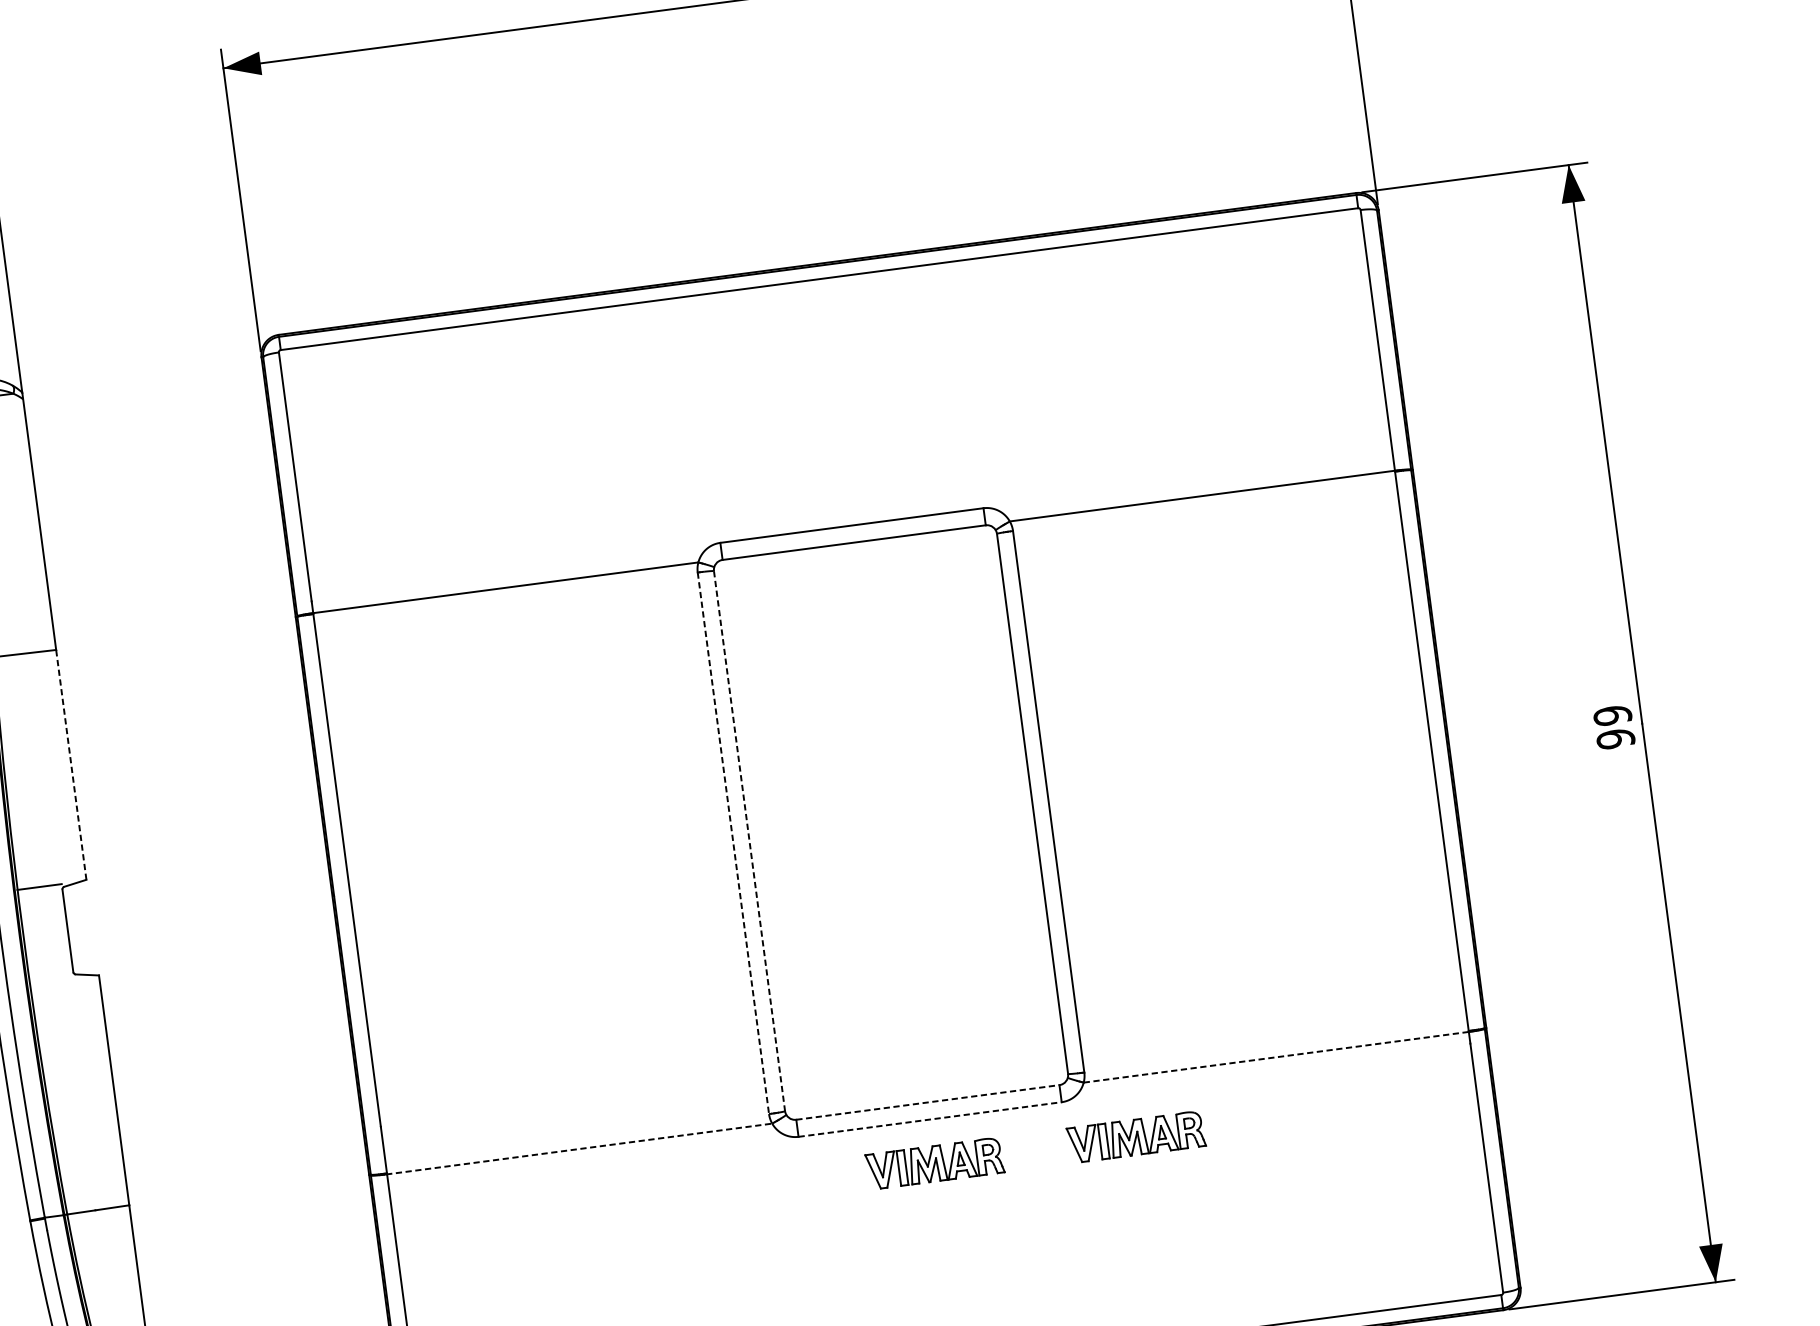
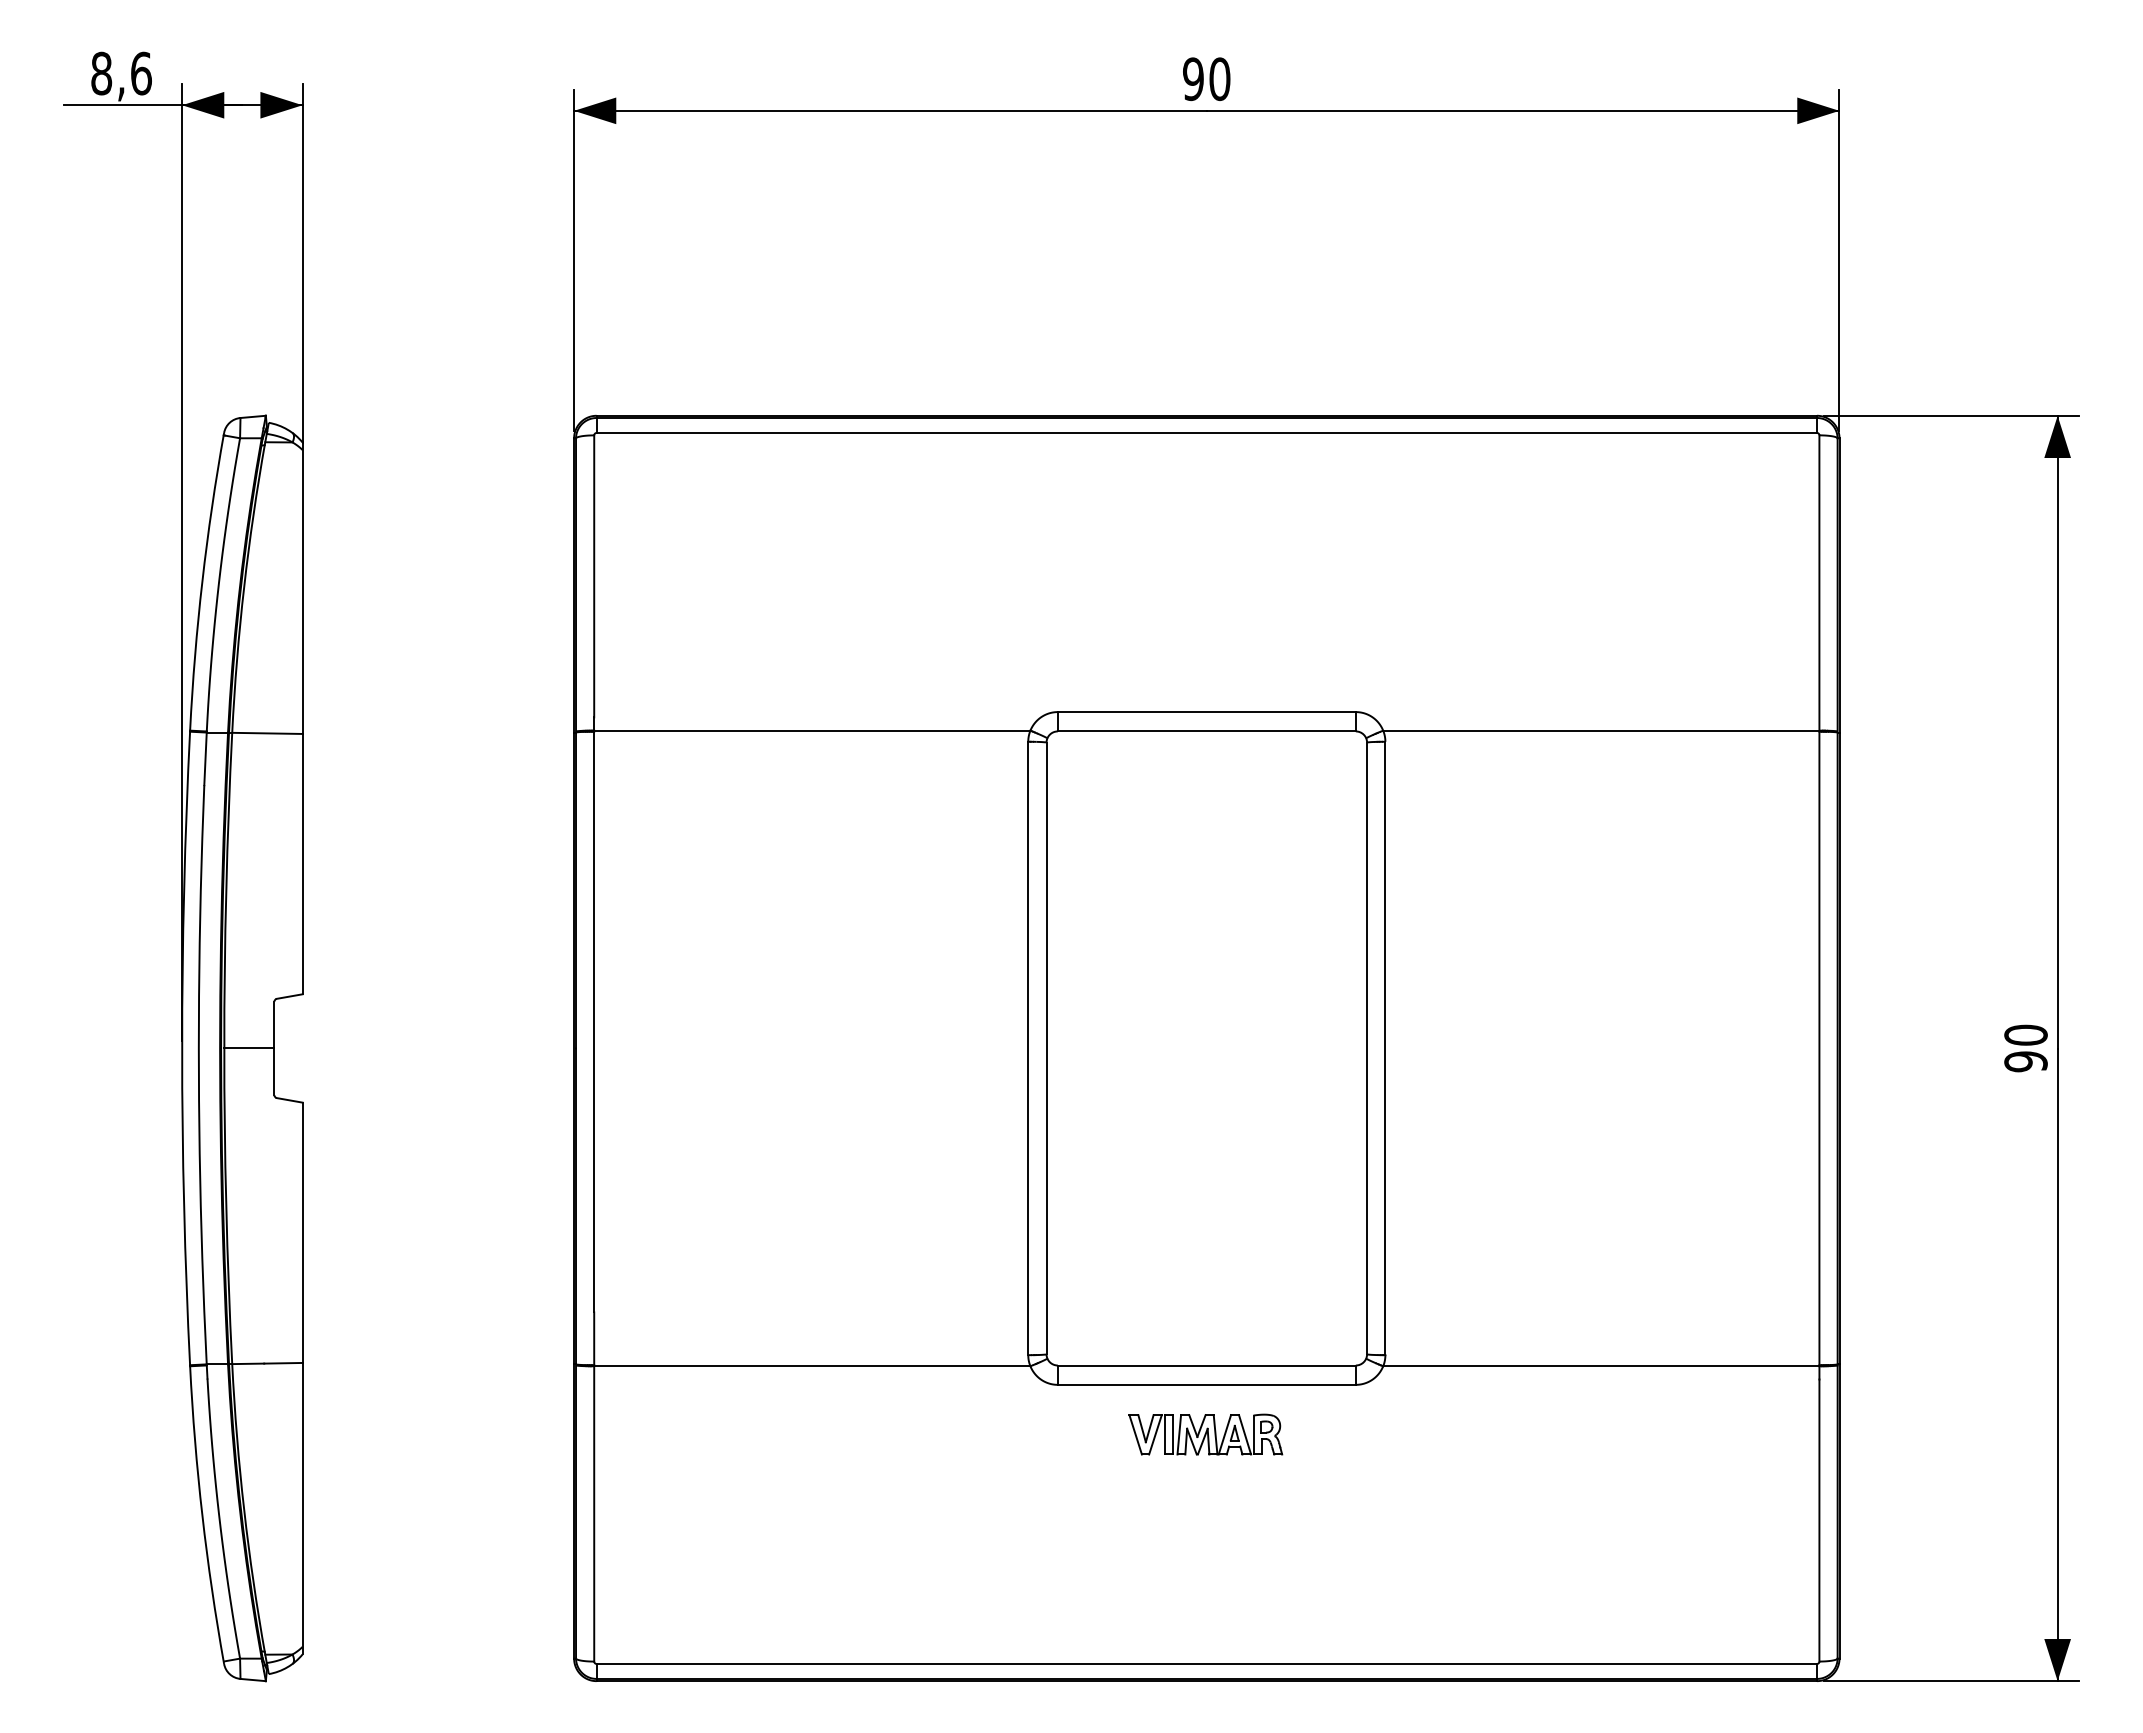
text: (1612, 715) -> (2025, 1034), 99 -> 90
line: (71, 764) -> (302, 863), dashed -> solid
line: (749, 841) -> (1046, 1048), dashed -> solid
line: (733, 843) -> (1028, 1048), dashed -> solid
line: (39, 887) -> (249, 1048), moved
line: (1276, 1057) -> (1601, 1366), dashed -> solid
line: (928, 1102) -> (1207, 1365), dashed -> solid
line: (930, 1119) -> (1207, 1384), dashed -> solid
part: (1136, 1137) -> (1433, 1434), removed
line: (578, 1149) -> (811, 1366), dashed -> solid

